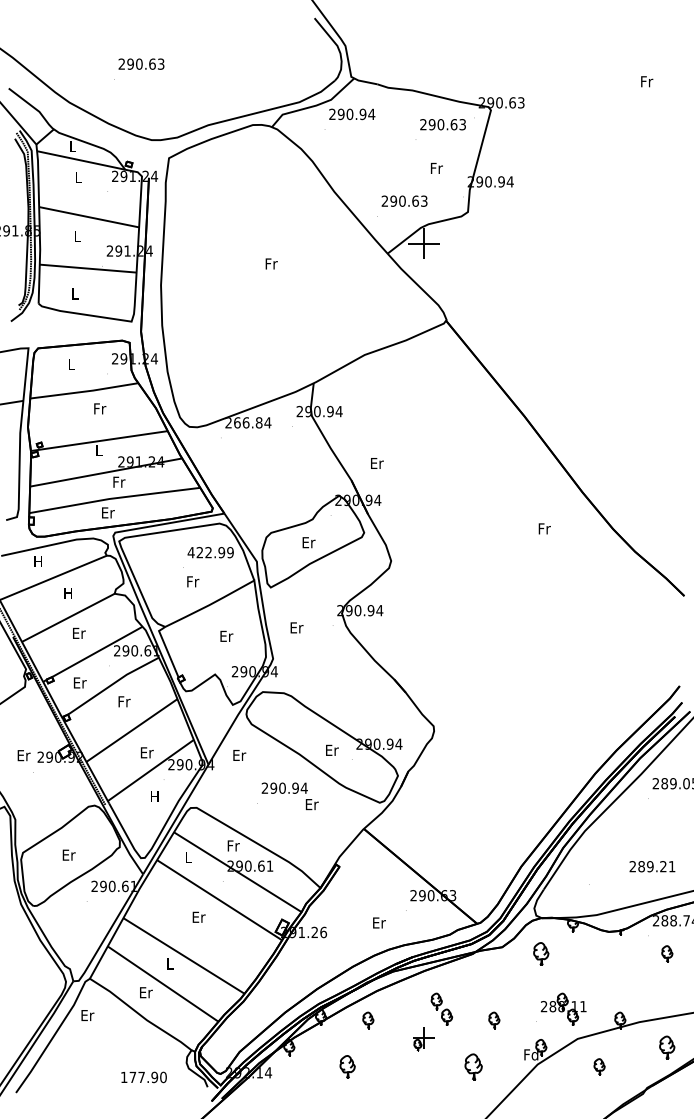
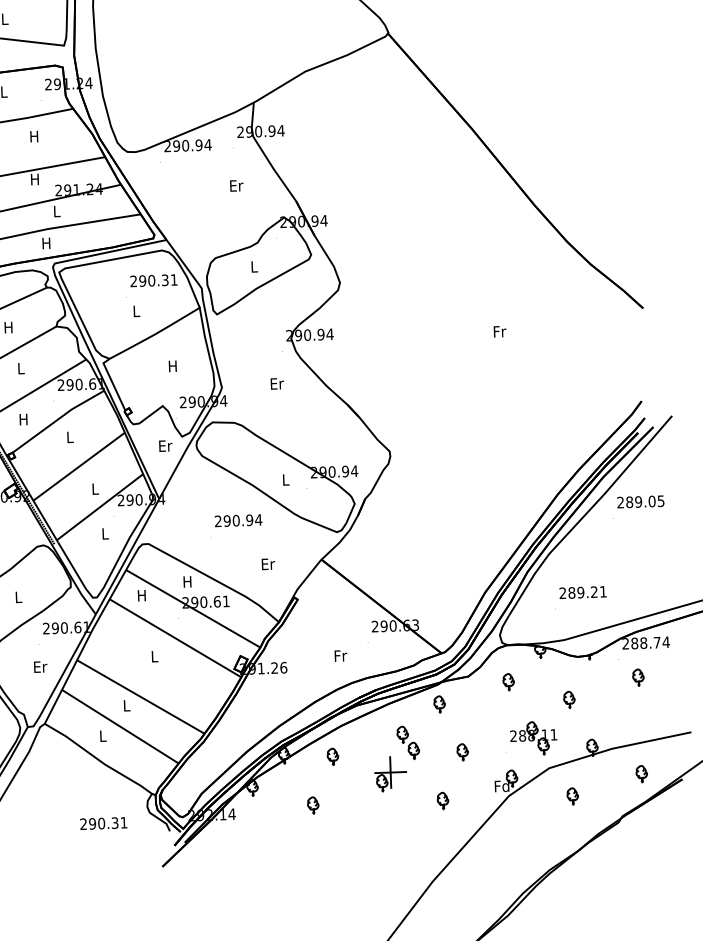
text: (100, 408) -> (35, 136), Fr -> H
text: (248, 422) -> (188, 145), 266.84 -> 290.94
text: (98, 450) -> (34, 179), L -> H
text: (377, 463) -> (236, 185), moved
text: (119, 481) -> (57, 210), Fr -> L
text: (108, 512) -> (47, 243), Er -> H
text: (544, 528) -> (499, 331), moved
text: (308, 542) -> (254, 266), Er -> L
text: (210, 552) -> (153, 280), 422.99 -> 290.31
text: (193, 581) -> (137, 311), Fr -> L
text: (296, 627) -> (276, 383), moved
text: (79, 632) -> (21, 367), Er -> L
text: (226, 635) -> (173, 365), Er -> H
text: (79, 682) -> (23, 419), Er -> H
text: (124, 701) -> (70, 437), Fr -> L
text: (332, 749) -> (286, 479), Er -> L
text: (146, 752) -> (94, 488), Er -> L
text: (239, 755) -> (165, 446), moved
text: (154, 796) -> (104, 533), H -> L
text: (311, 804) -> (267, 564), moved
text: (233, 845) -> (187, 581), Fr -> H
text: (68, 854) -> (18, 596), Er -> L
text: (188, 857) -> (141, 595), L -> H
text: (652, 866) -> (583, 592), moved
text: (198, 916) -> (154, 655), Er -> L
text: (379, 922) -> (340, 655), Er -> Fr
part: (541, 953) -> (508, 681), size x0.71
part: (473, 972) -> (439, 703), added
part: (599, 972) -> (569, 699), added
text: (146, 992) -> (103, 735), Er -> L
text: (87, 1015) -> (40, 667), moved
part: (423, 1039) -> (390, 774), size x1.43
part: (667, 1047) -> (642, 773), size x0.71
part: (347, 1066) -> (313, 804), size x0.71
part: (473, 1066) -> (442, 800), size x0.62
text: (143, 1077) -> (103, 823), 177.90 -> 290.31

